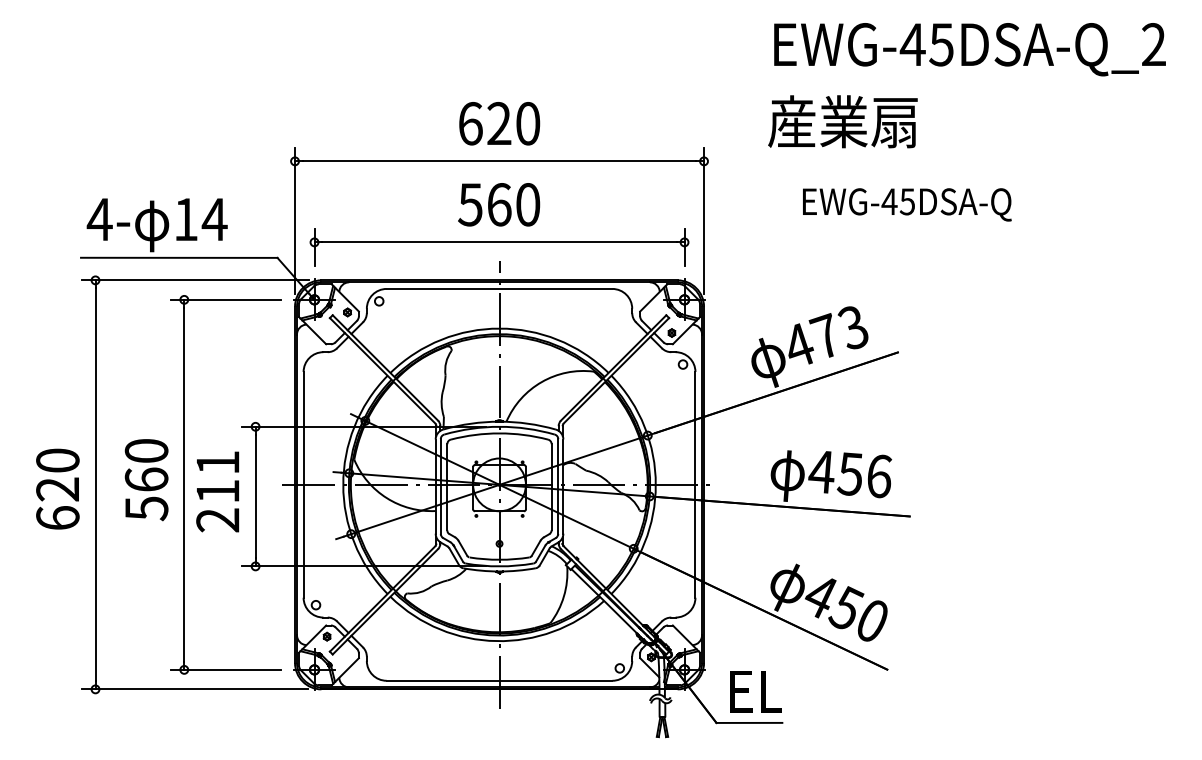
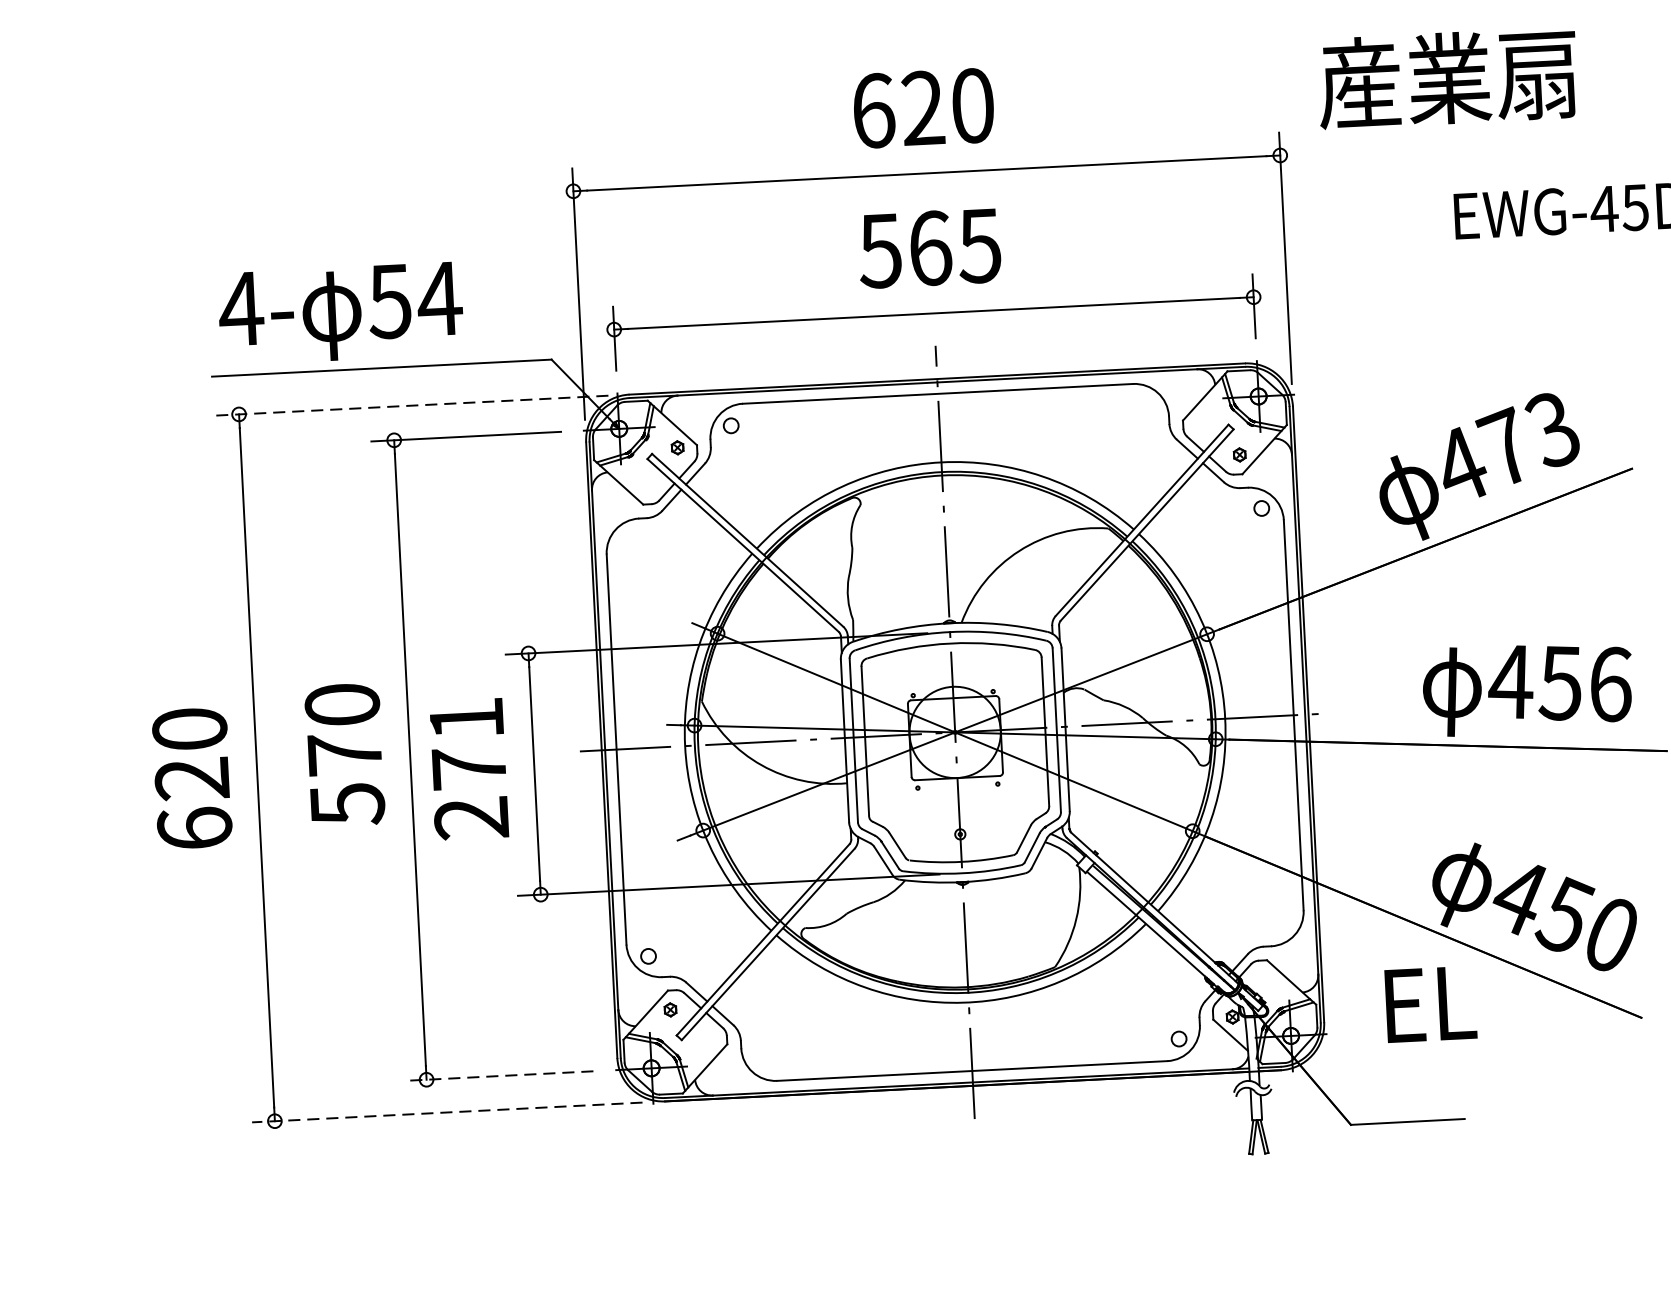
text: (842, 121) -> (1446, 77), moved
text: (527, 204) -> (978, 245), 560 -> 565
text: (185, 219) -> (389, 301), 14 -> 54
line: (195, 280) -> (411, 405), solid -> dashed
text: (146, 479) -> (344, 754), 560 -> 570
text: (217, 491) -> (468, 768), 211 -> 271
line: (225, 669) -> (497, 1075), solid -> dashed
line: (195, 689) -> (447, 1112), solid -> dashed
text: (755, 691) -> (1429, 1004), moved

